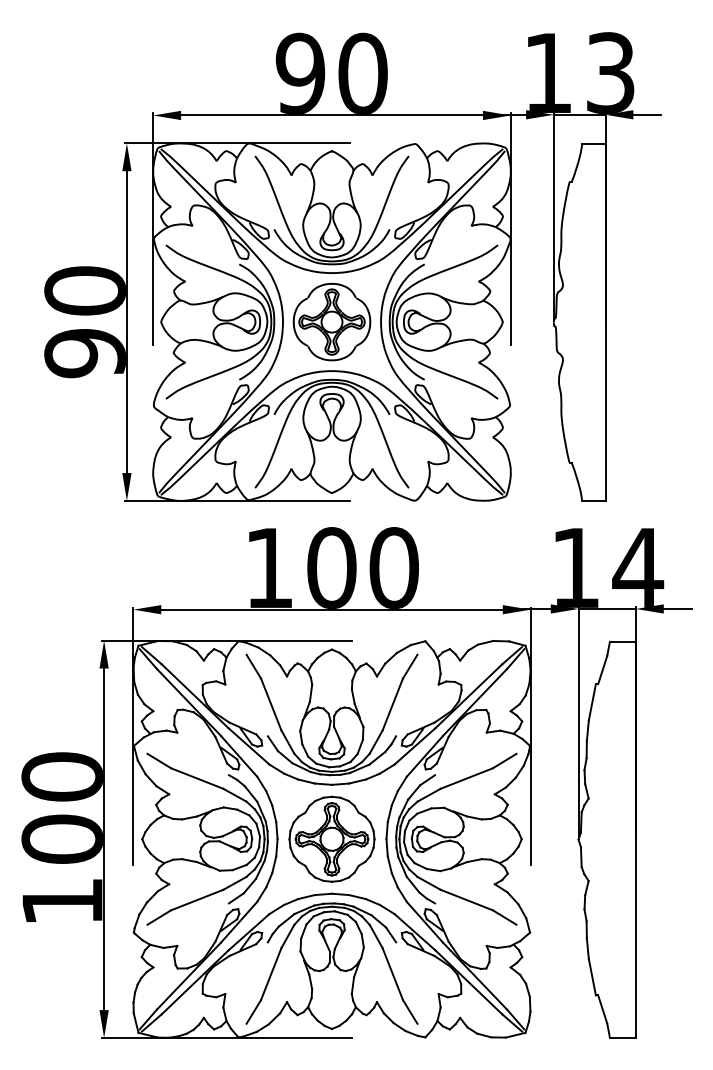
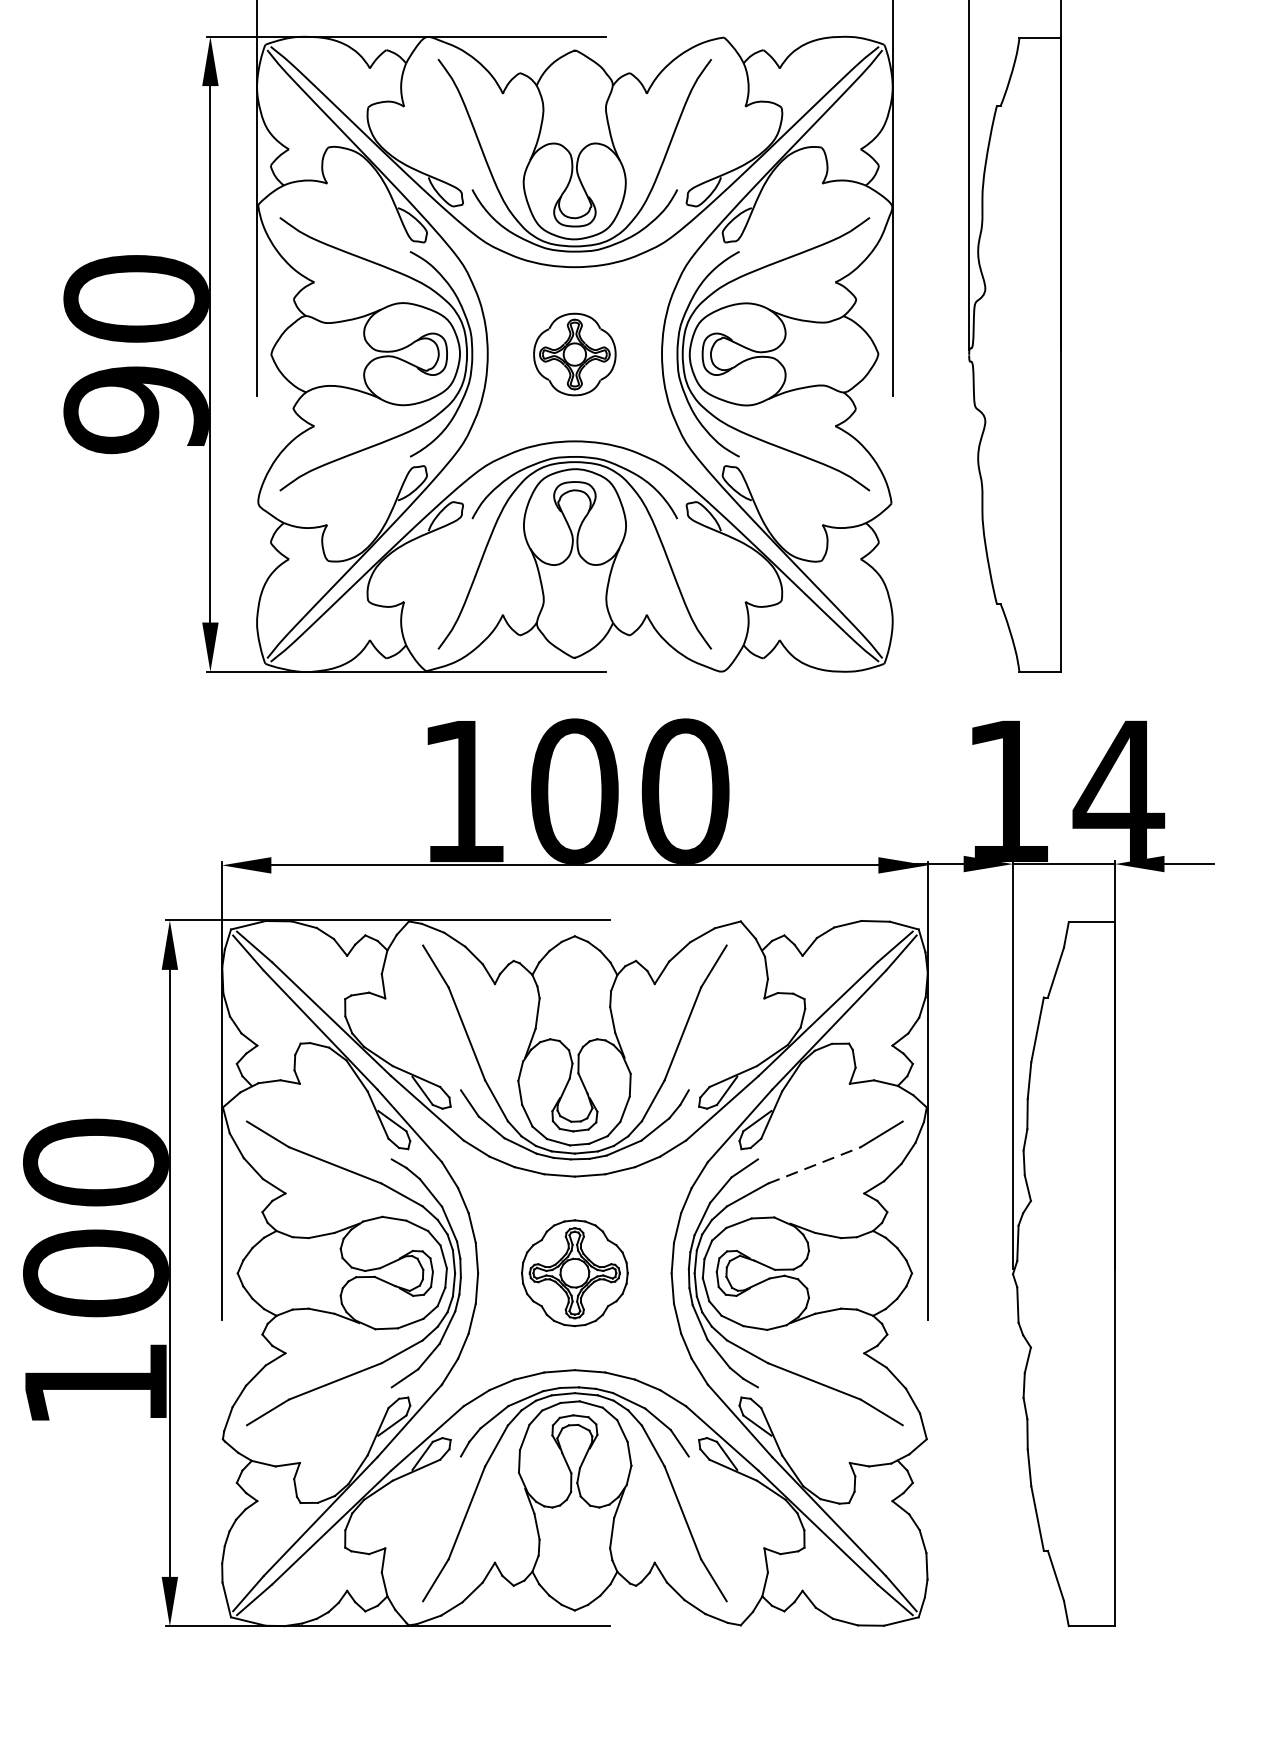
part: (331, 322) -> (573, 354), size x0.6
line: (467, 778) -> (815, 1165), solid -> dashed
part: (331, 838) -> (573, 1271), size x0.7

